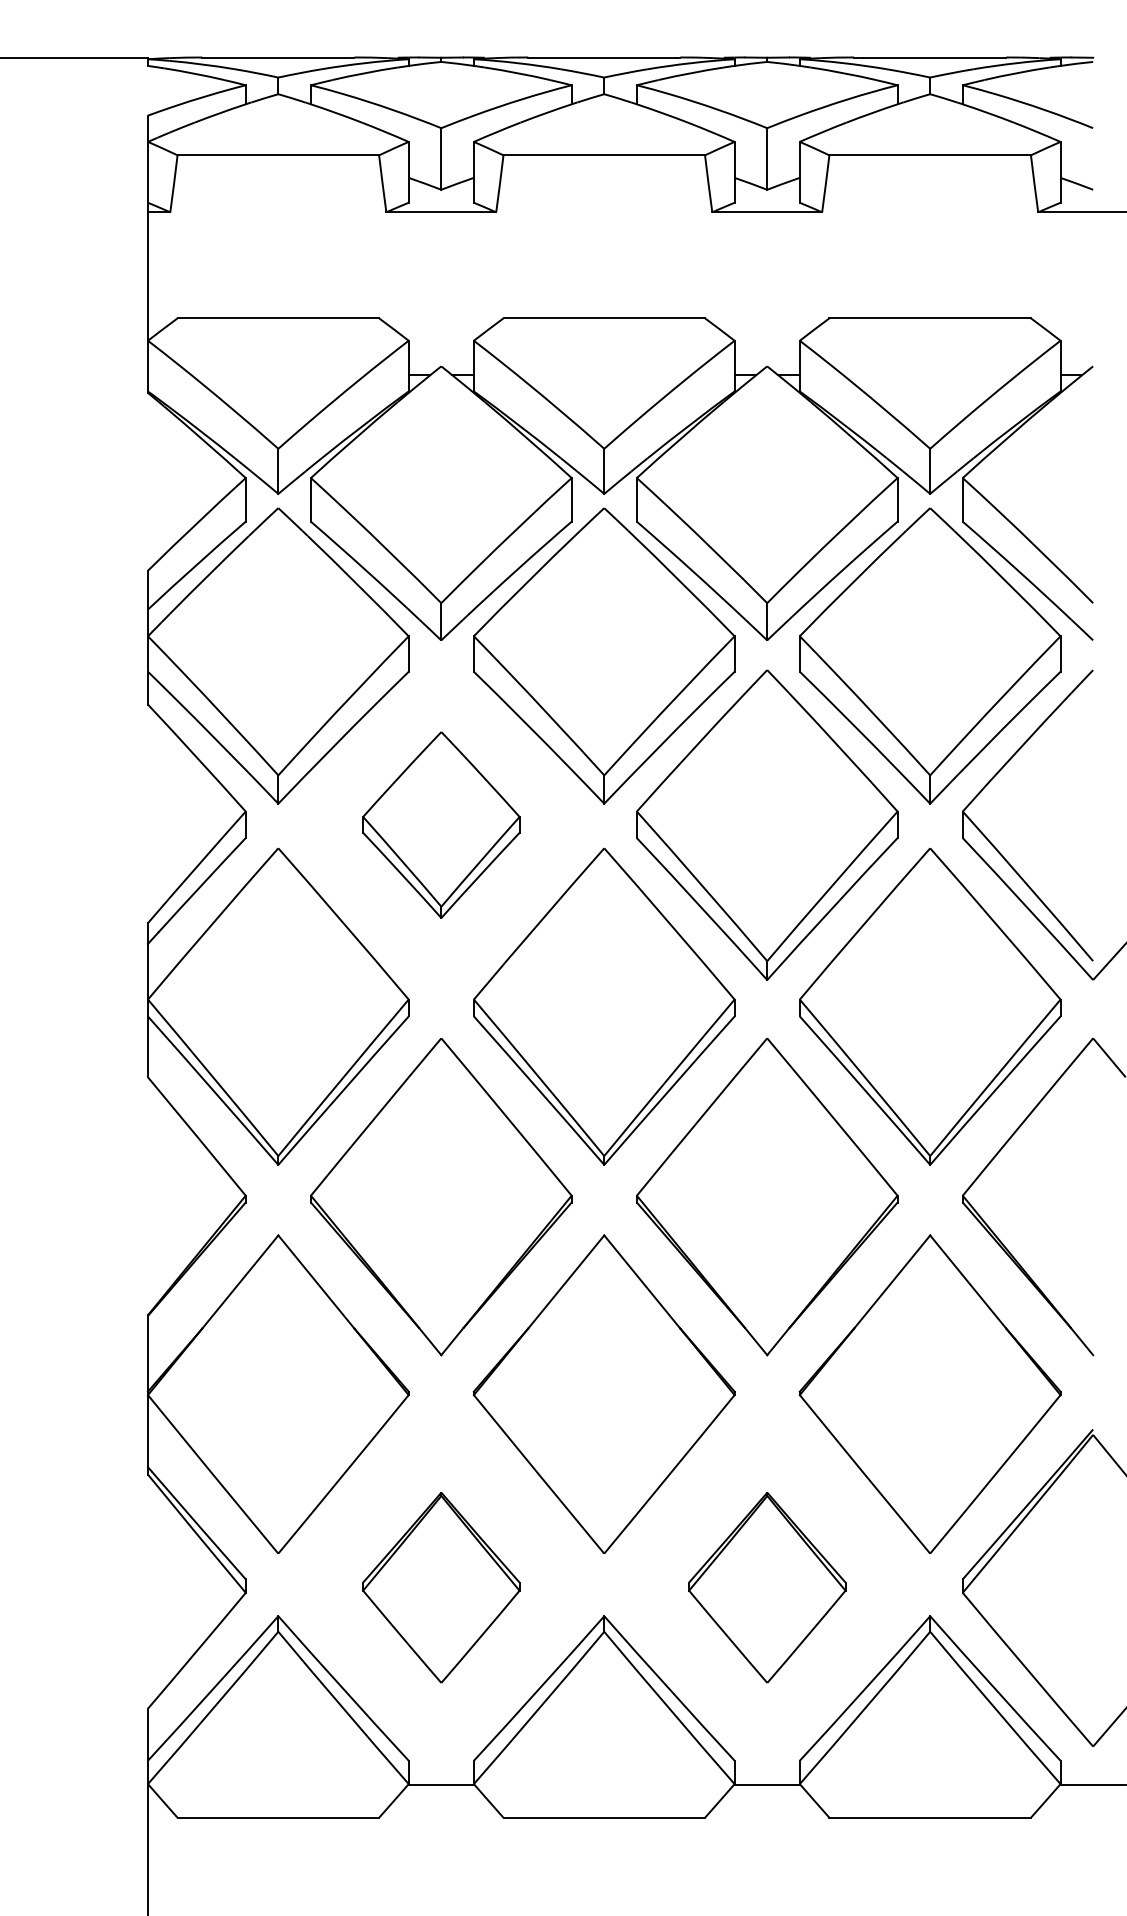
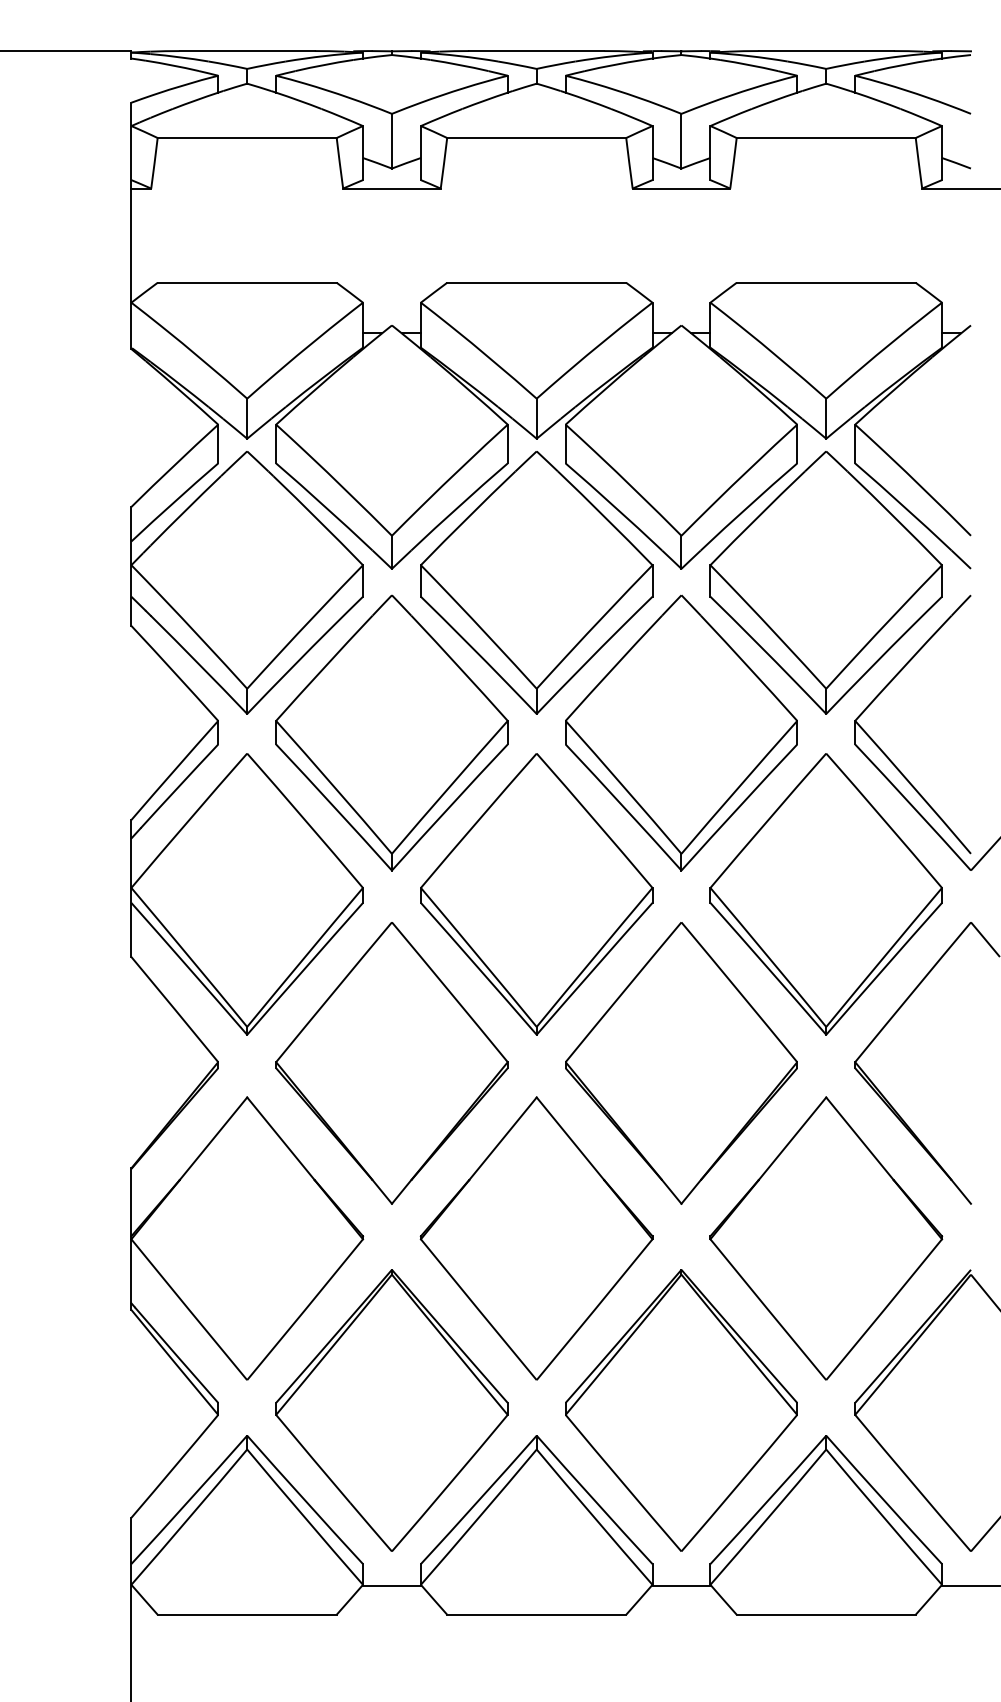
part: (441, 824) -> (392, 732), size x1.67
part: (441, 1587) -> (392, 1410), size x1.67
part: (767, 1587) -> (681, 1410), size x1.67

